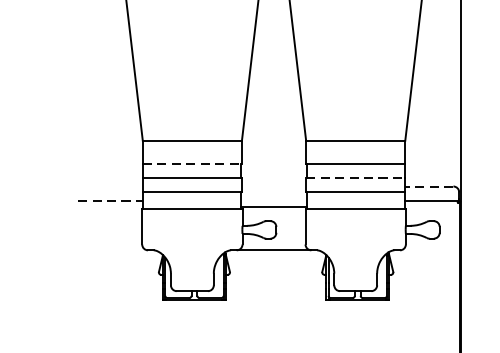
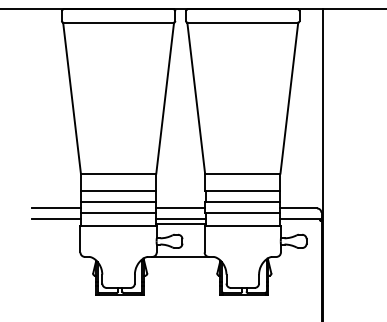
line: (192, 164) -> (118, 191), dashed -> solid
line: (355, 177) -> (242, 201), dashed -> solid
line: (110, 186) -> (56, 208), added
line: (273, 186) -> (180, 208), added
line: (428, 186) -> (298, 208), dashed -> solid
line: (110, 201) -> (56, 219), dashed -> solid
line: (273, 201) -> (180, 219), added

